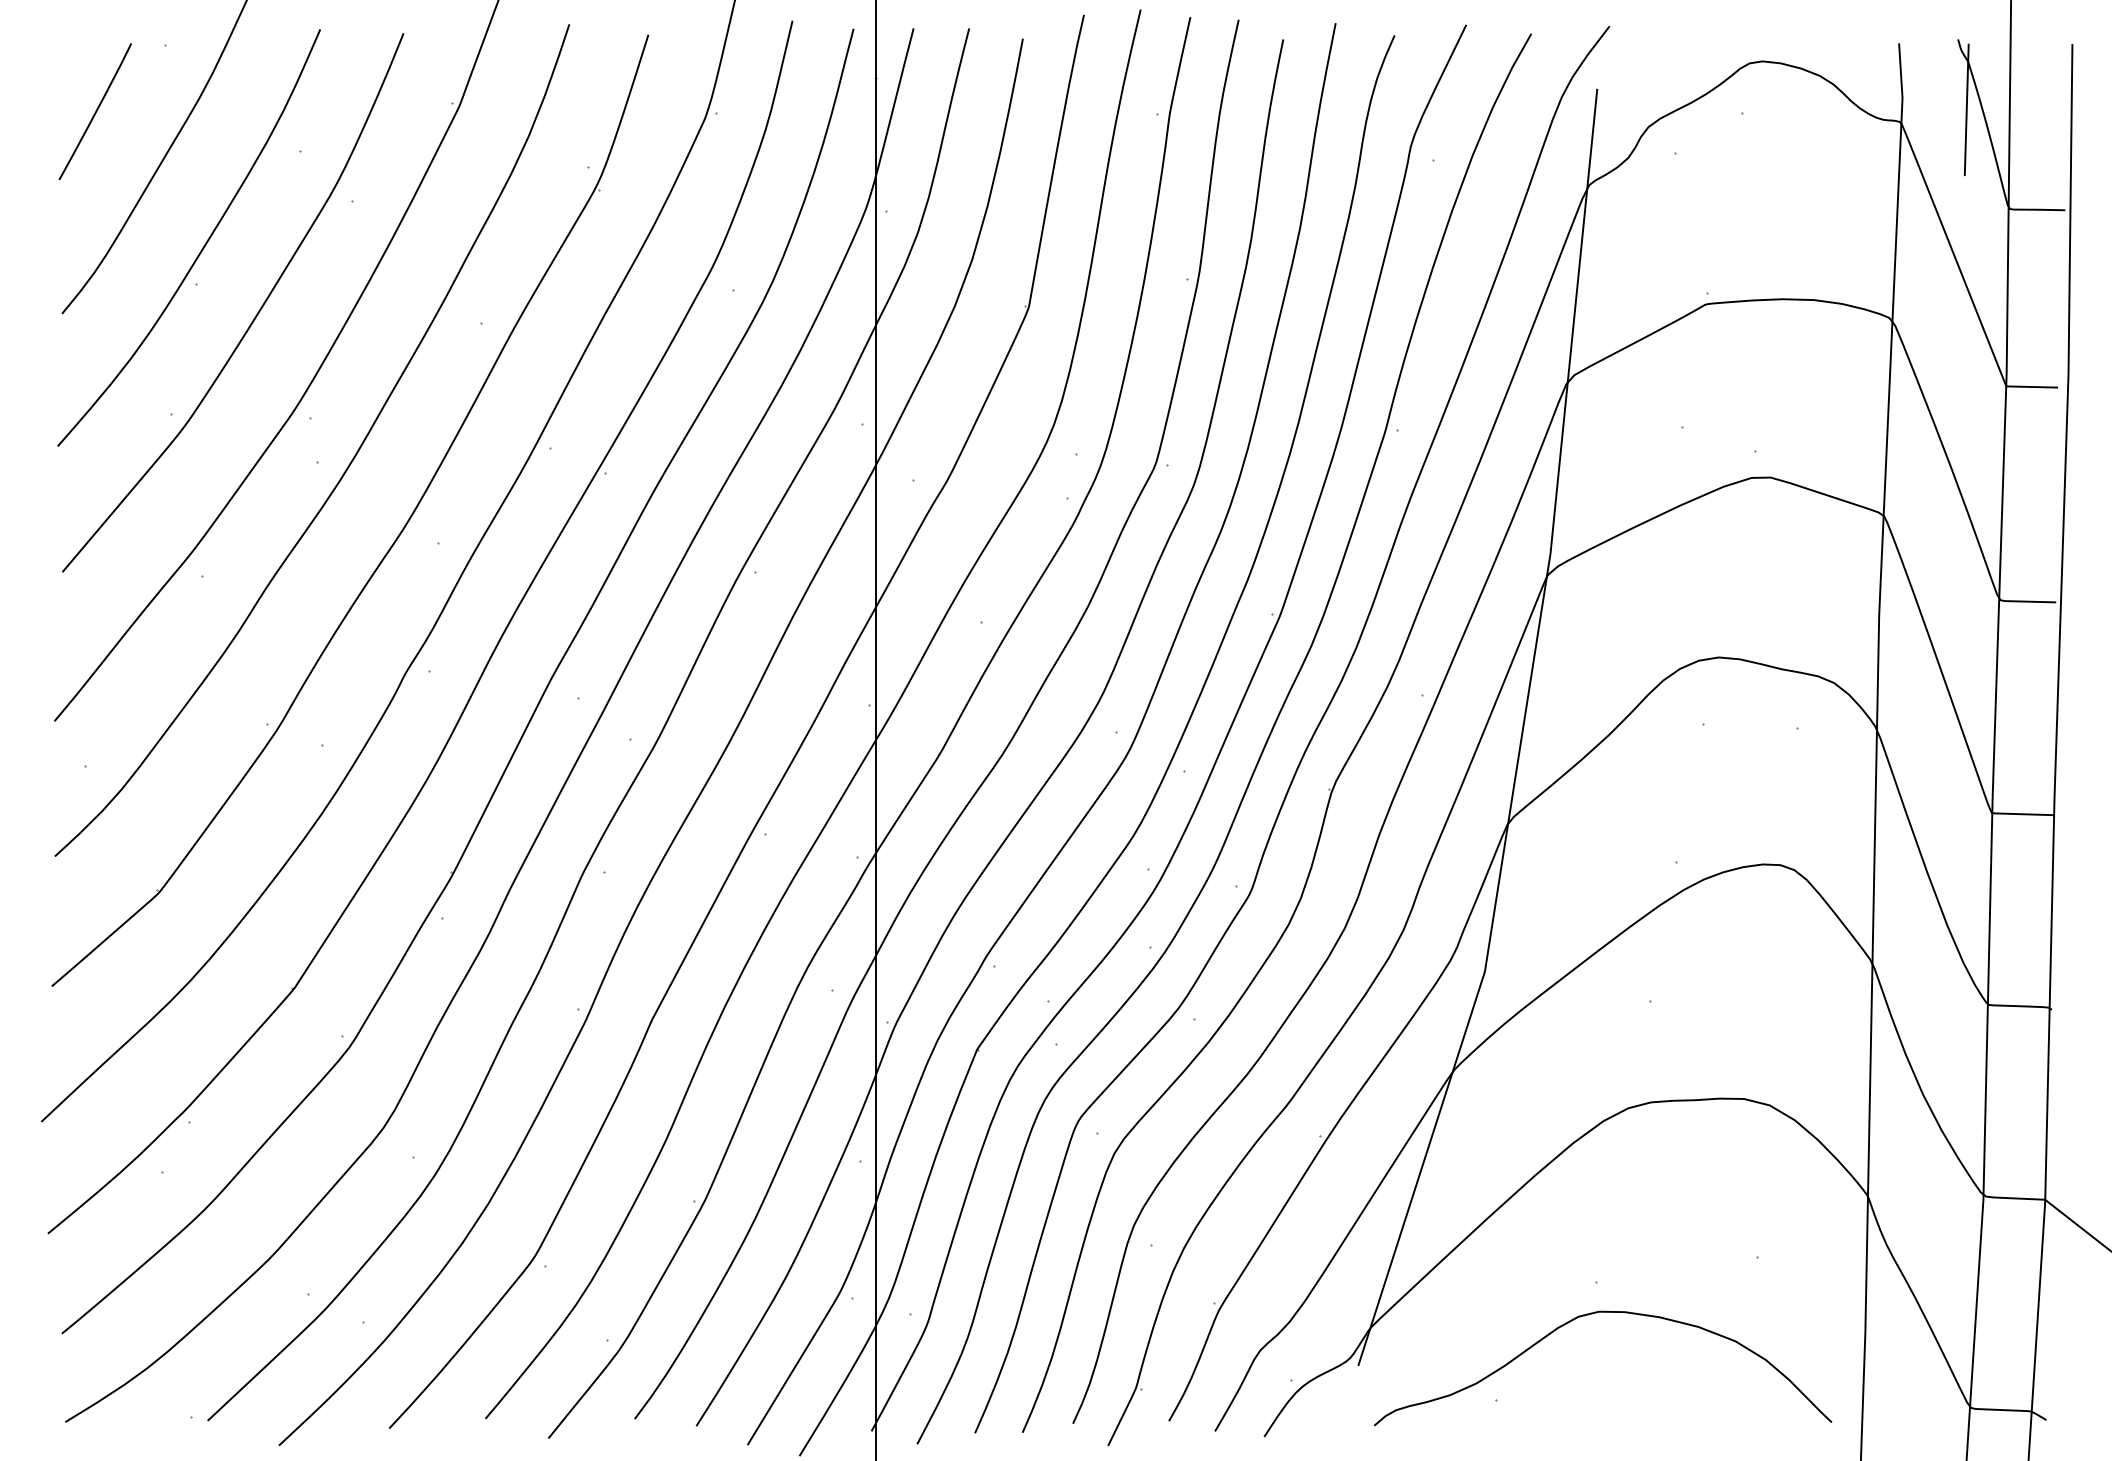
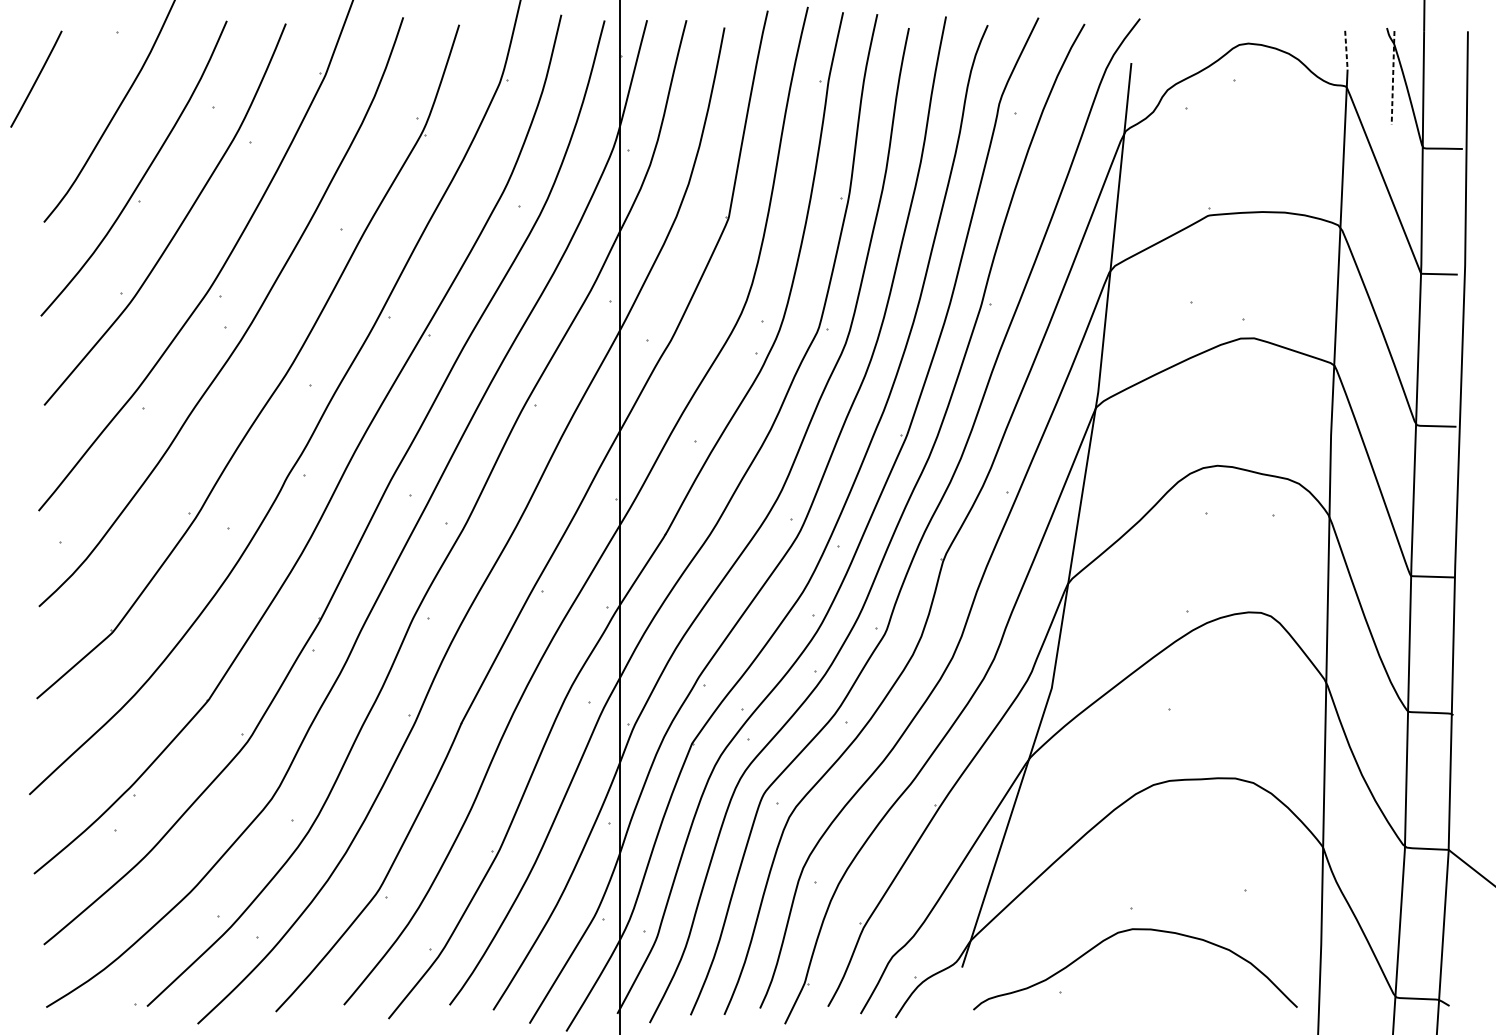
line: (1900, 71) -> (1346, 50), solid -> dashed
line: (1966, 110) -> (1392, 78), solid -> dashed
line: (95, 111) -> (36, 79), moved

